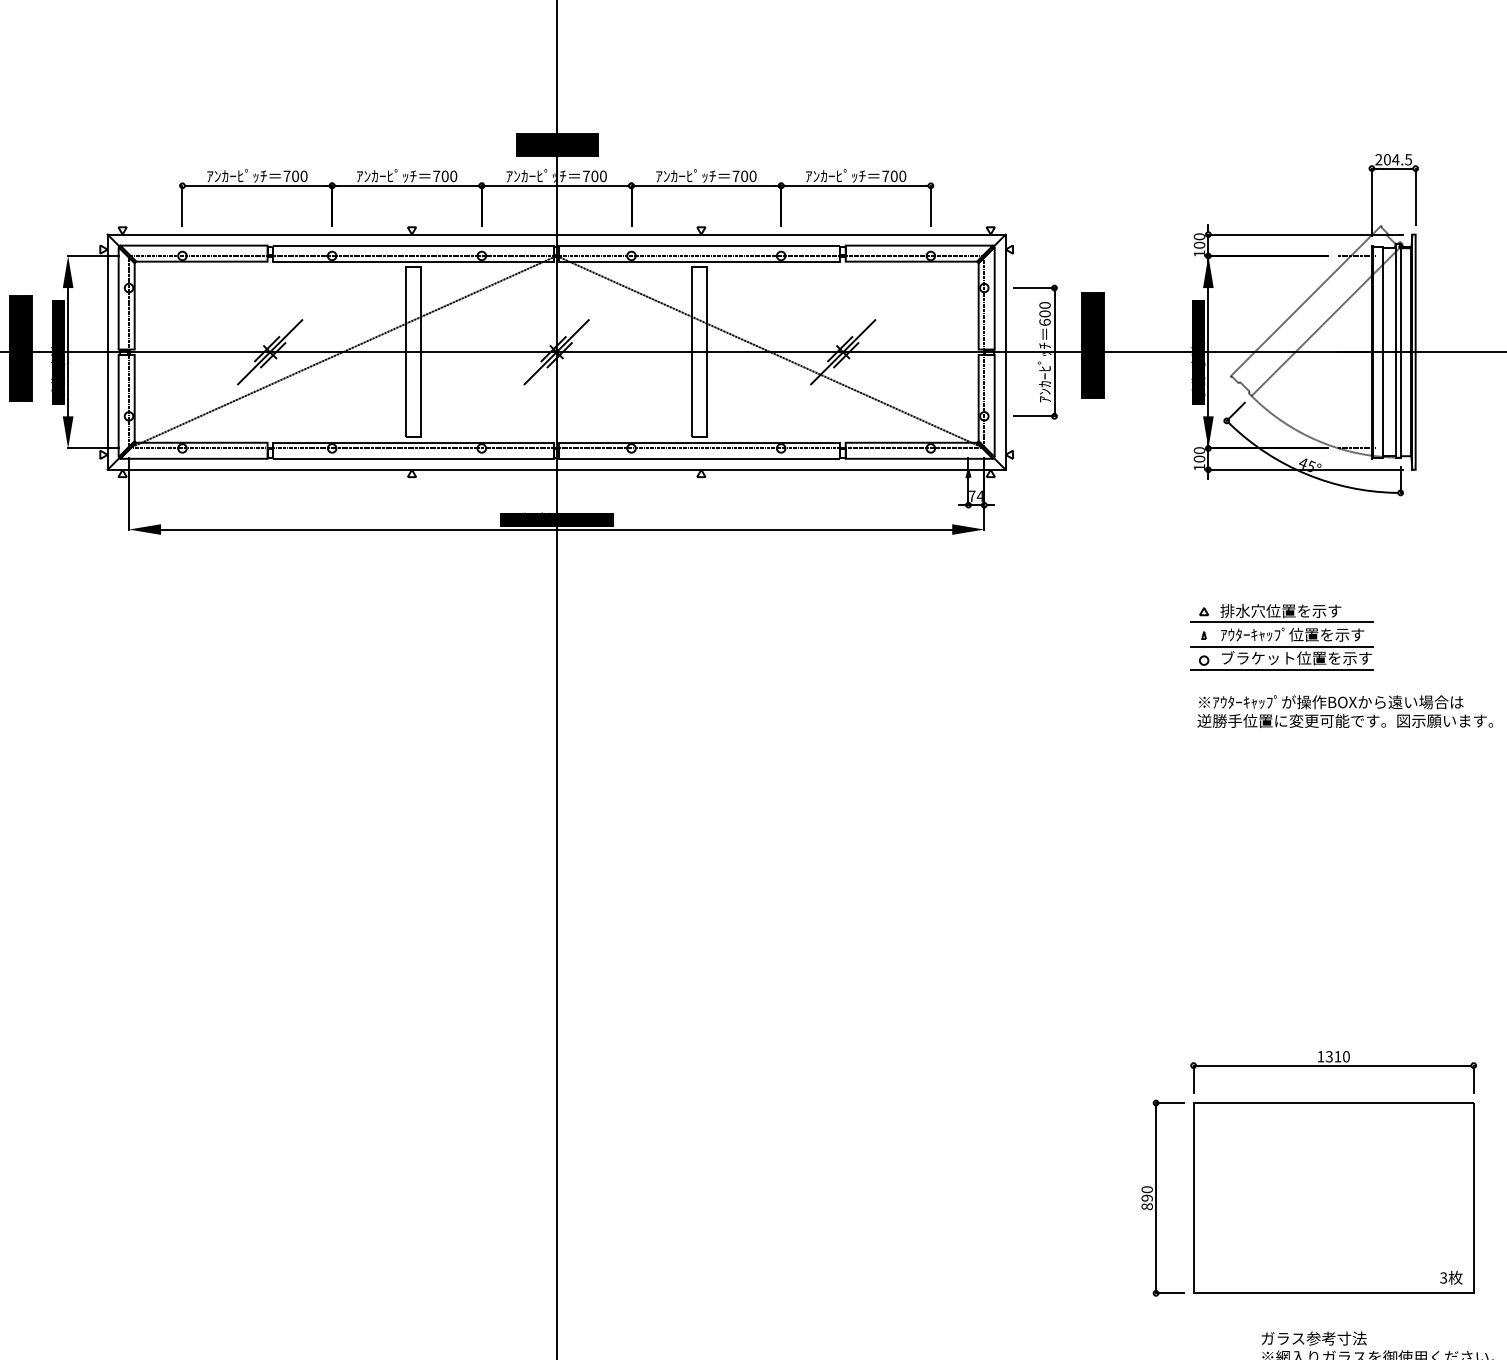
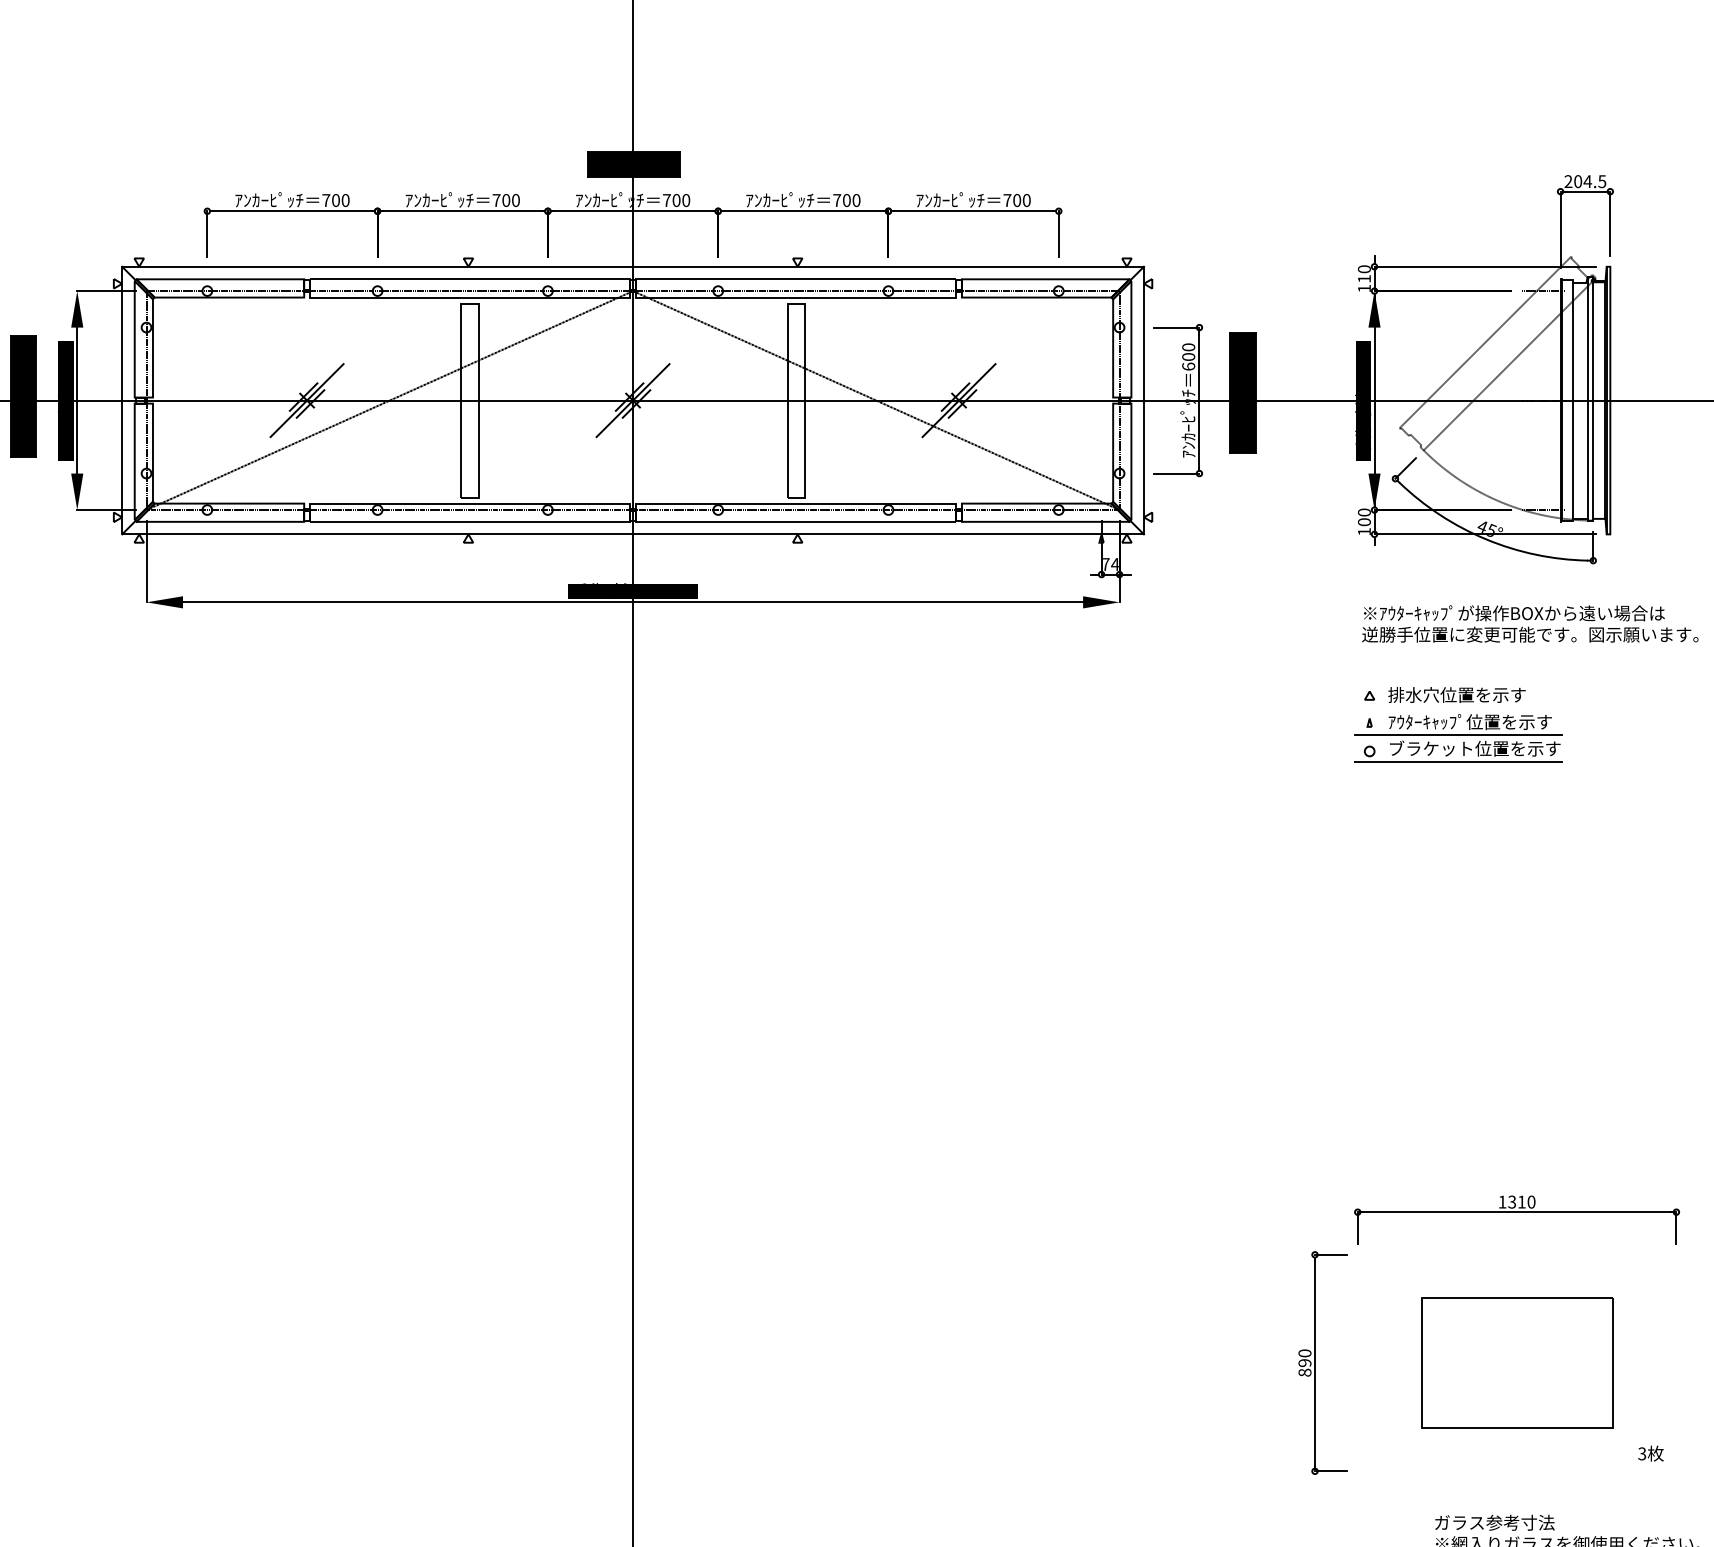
text: (1199, 244) -> (1364, 278), 100 -> 110
line: (1282, 621) -> (1458, 706), removed
text: (1345, 711) -> (1530, 623), moved
part: (1333, 1197) -> (1516, 1362), size x0.6

